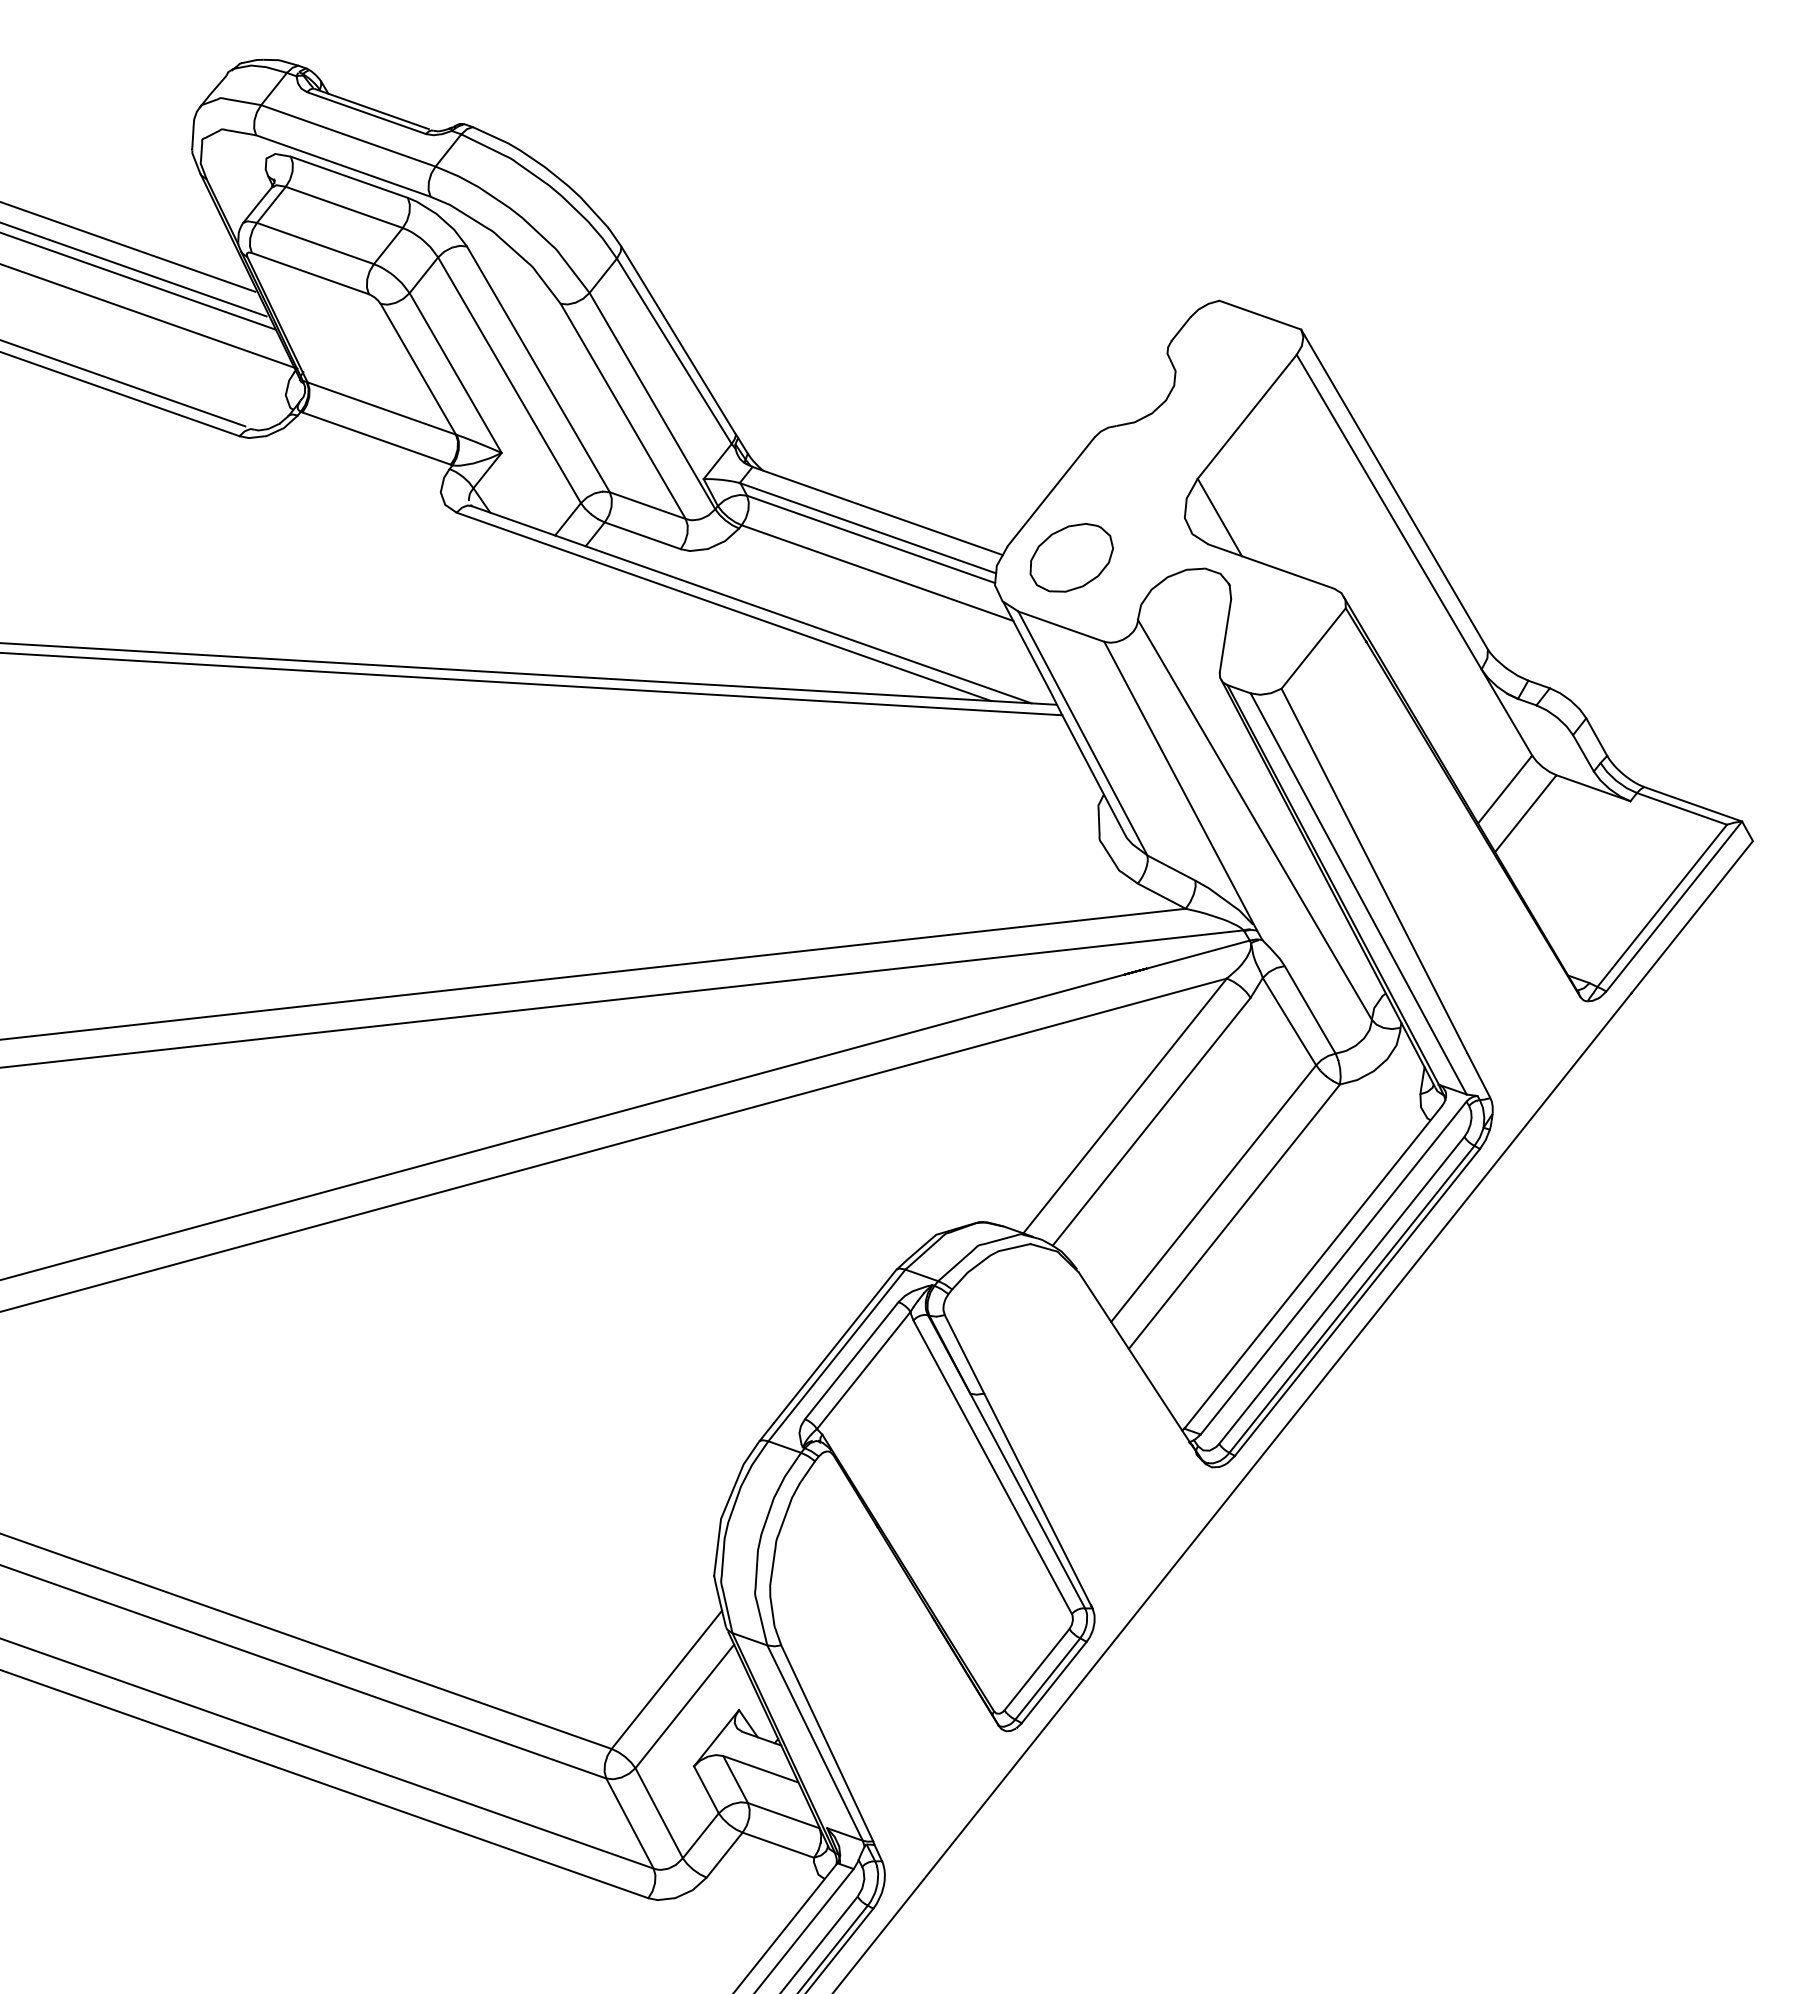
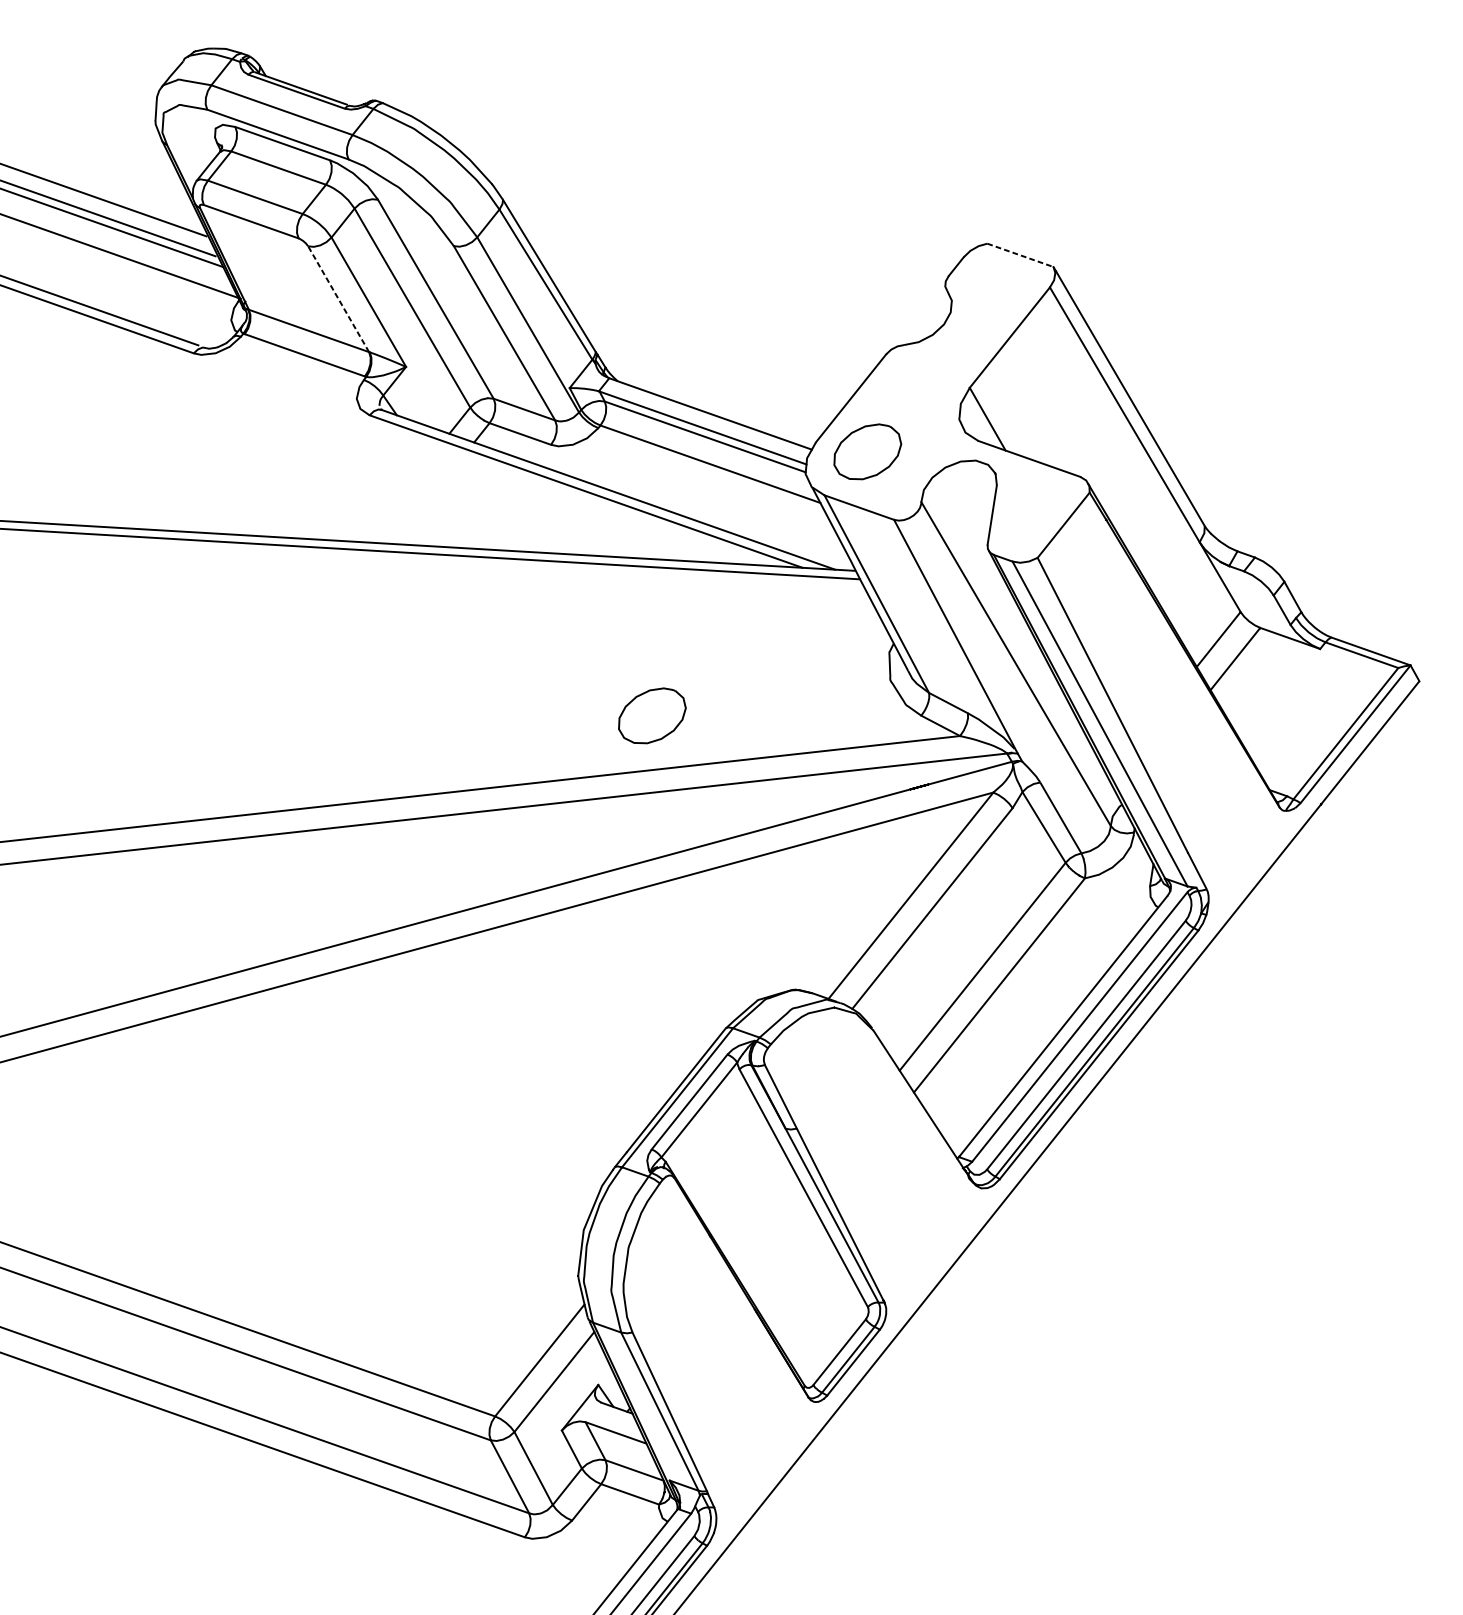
line: (1260, 315) -> (1020, 255), solid -> dashed
line: (418, 368) -> (338, 298), solid -> dashed
part: (805, 883) -> (652, 715), added

